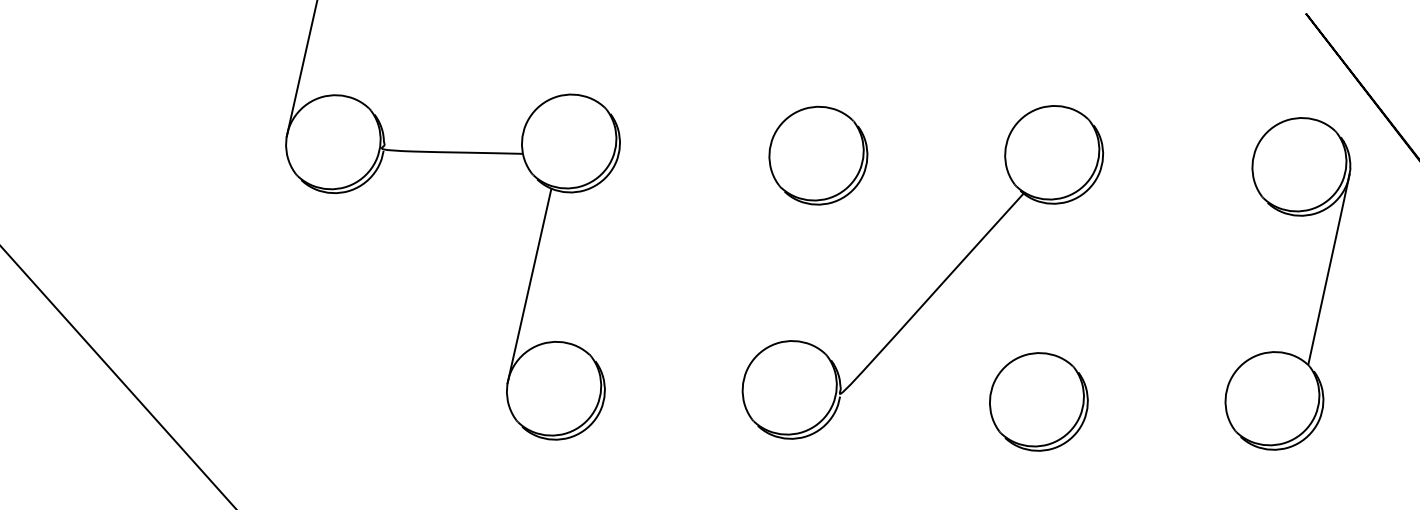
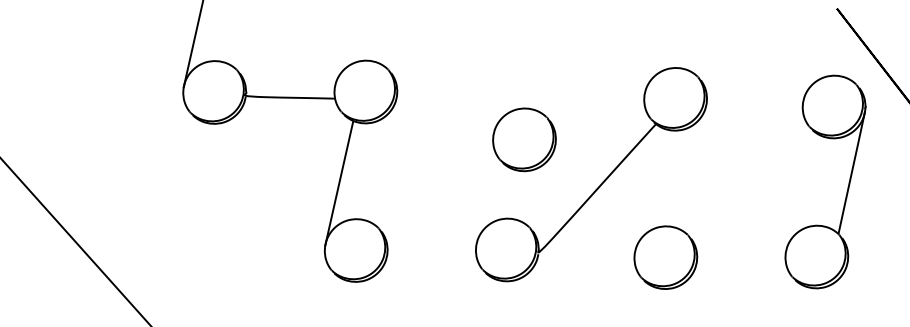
part: (818, 155) -> (524, 139), moved

